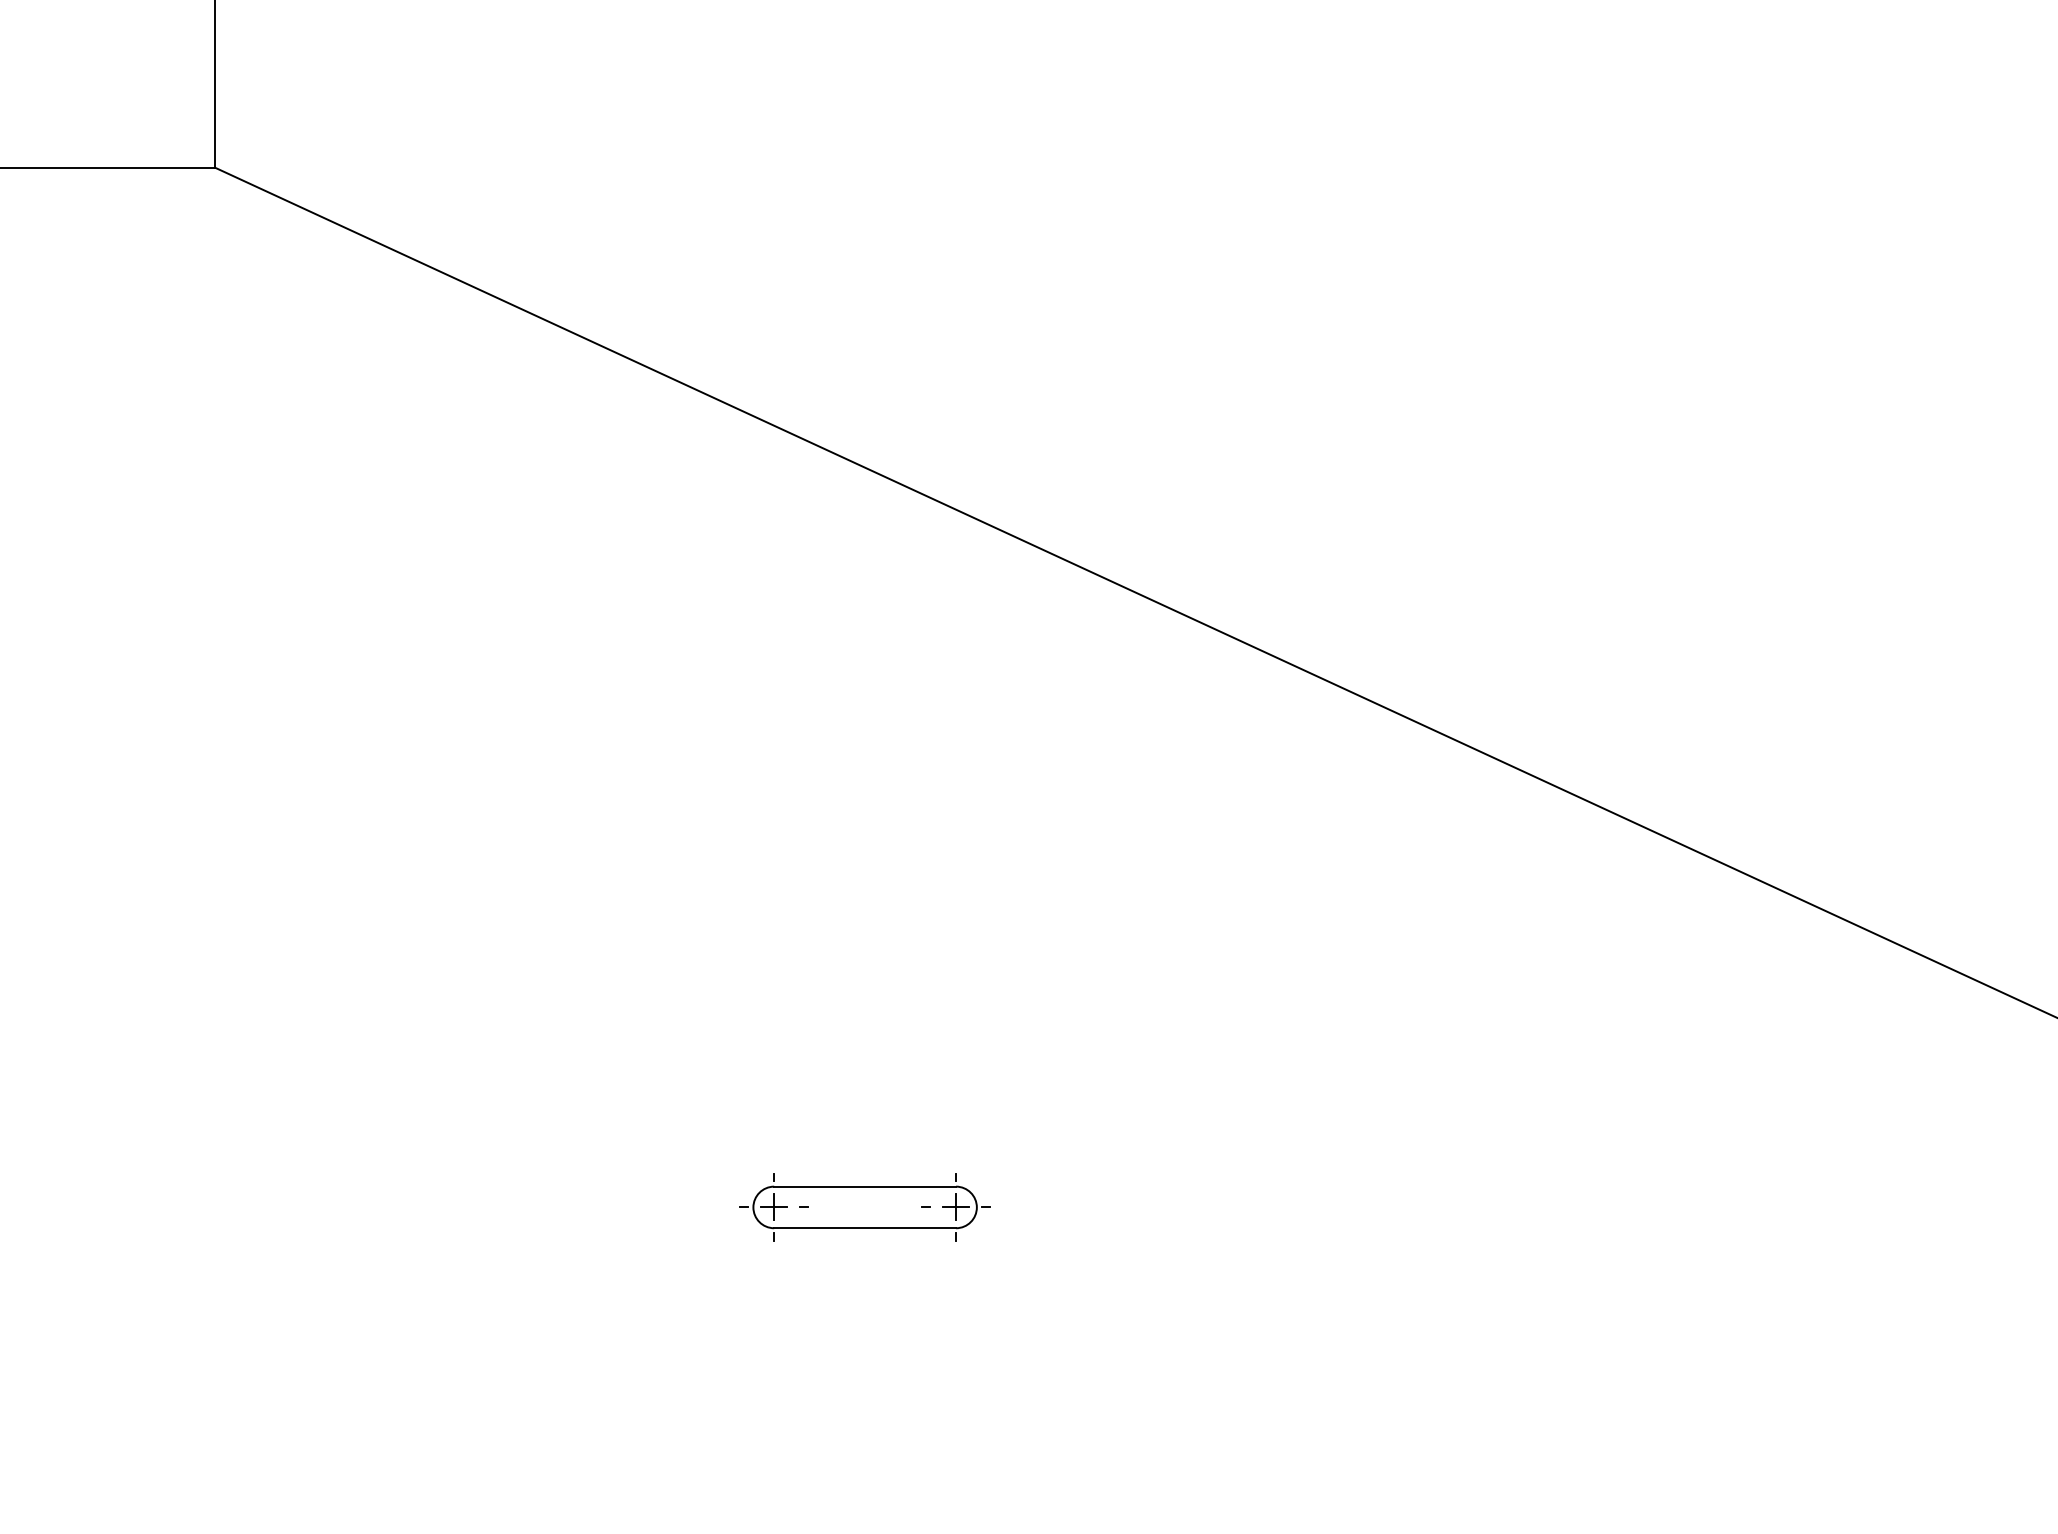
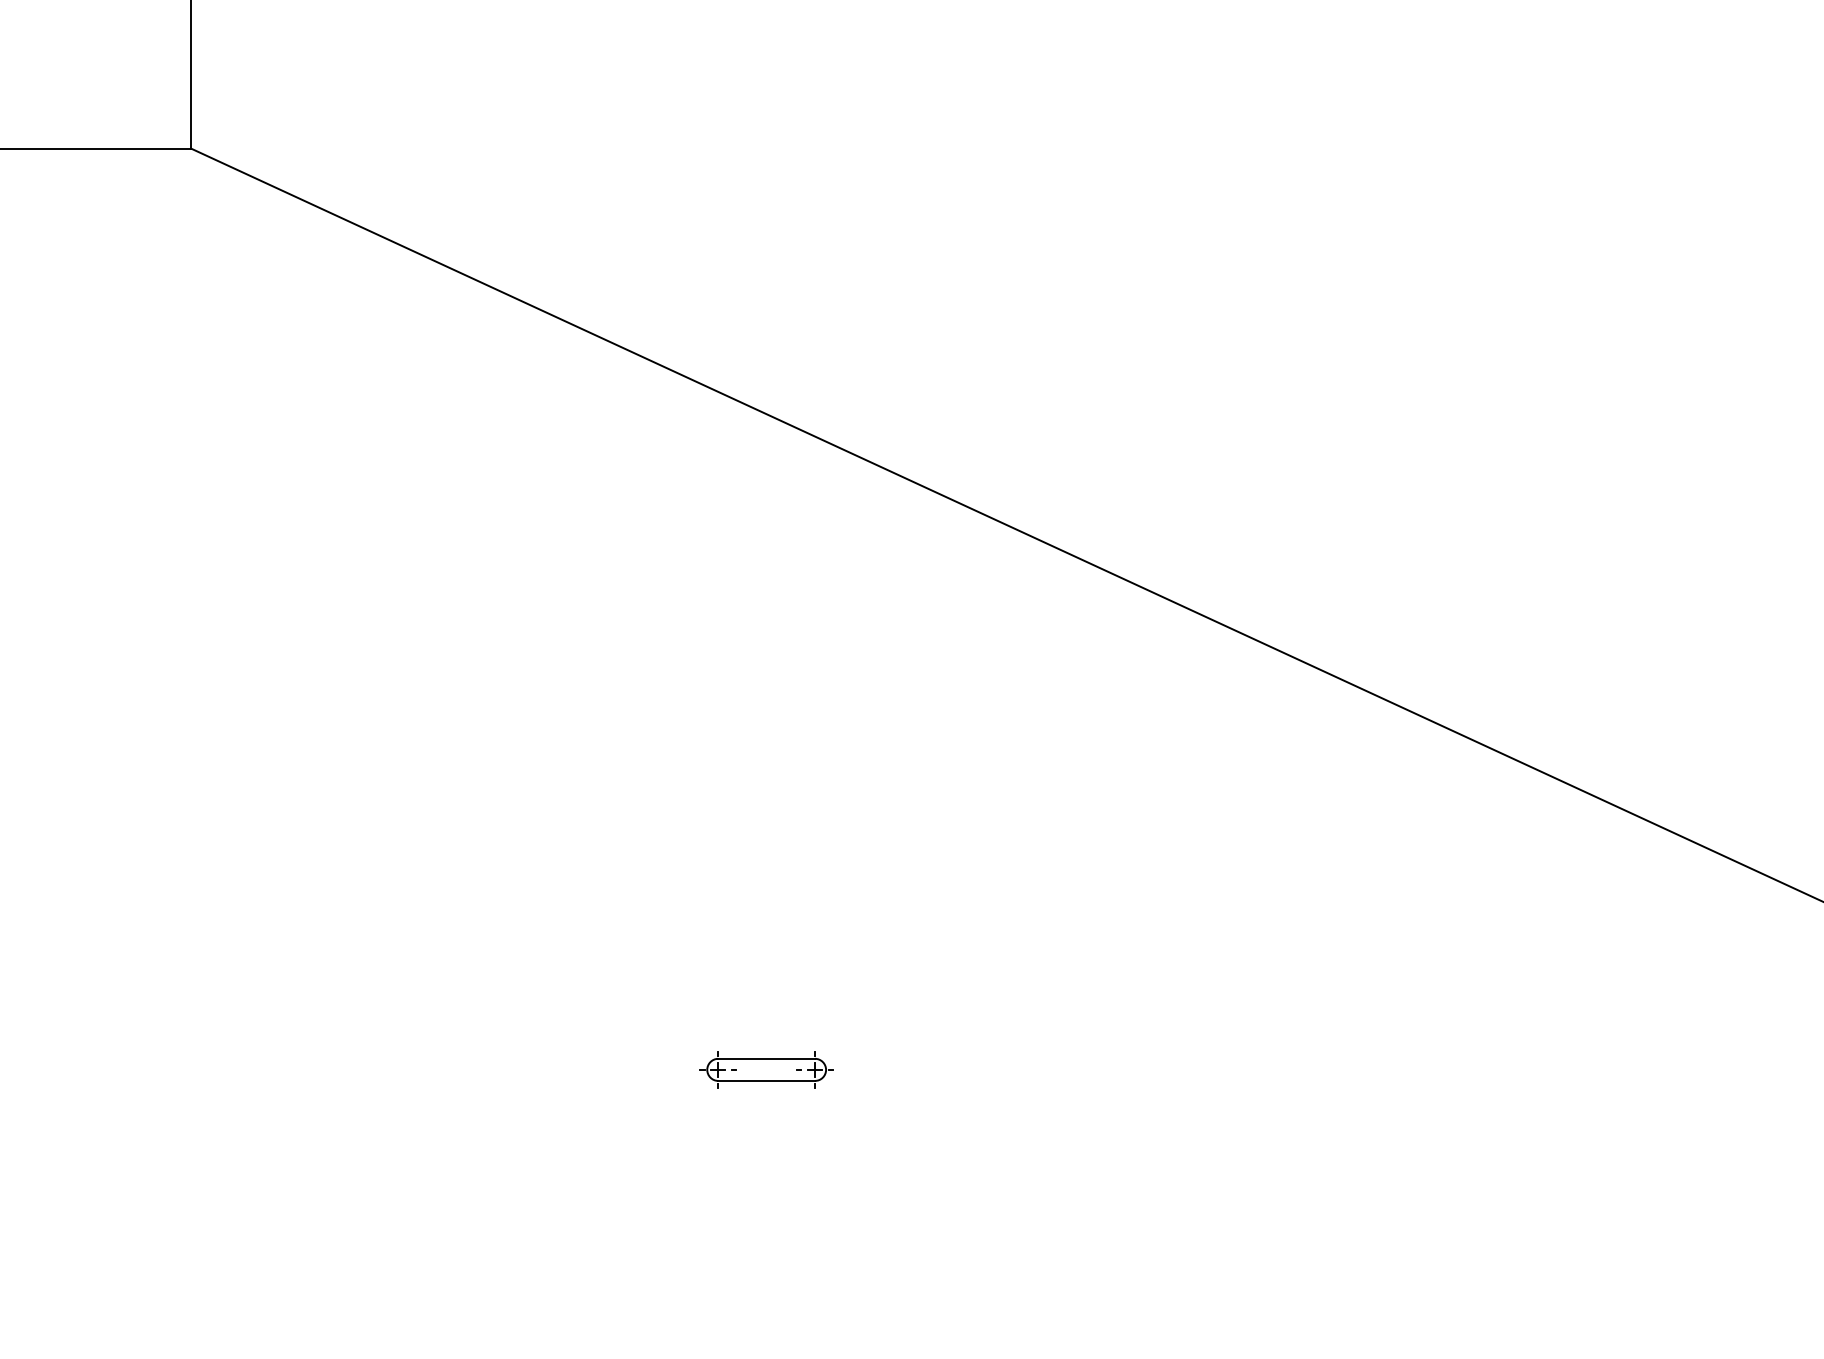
part: (864, 1207) -> (766, 1069), size x0.6

